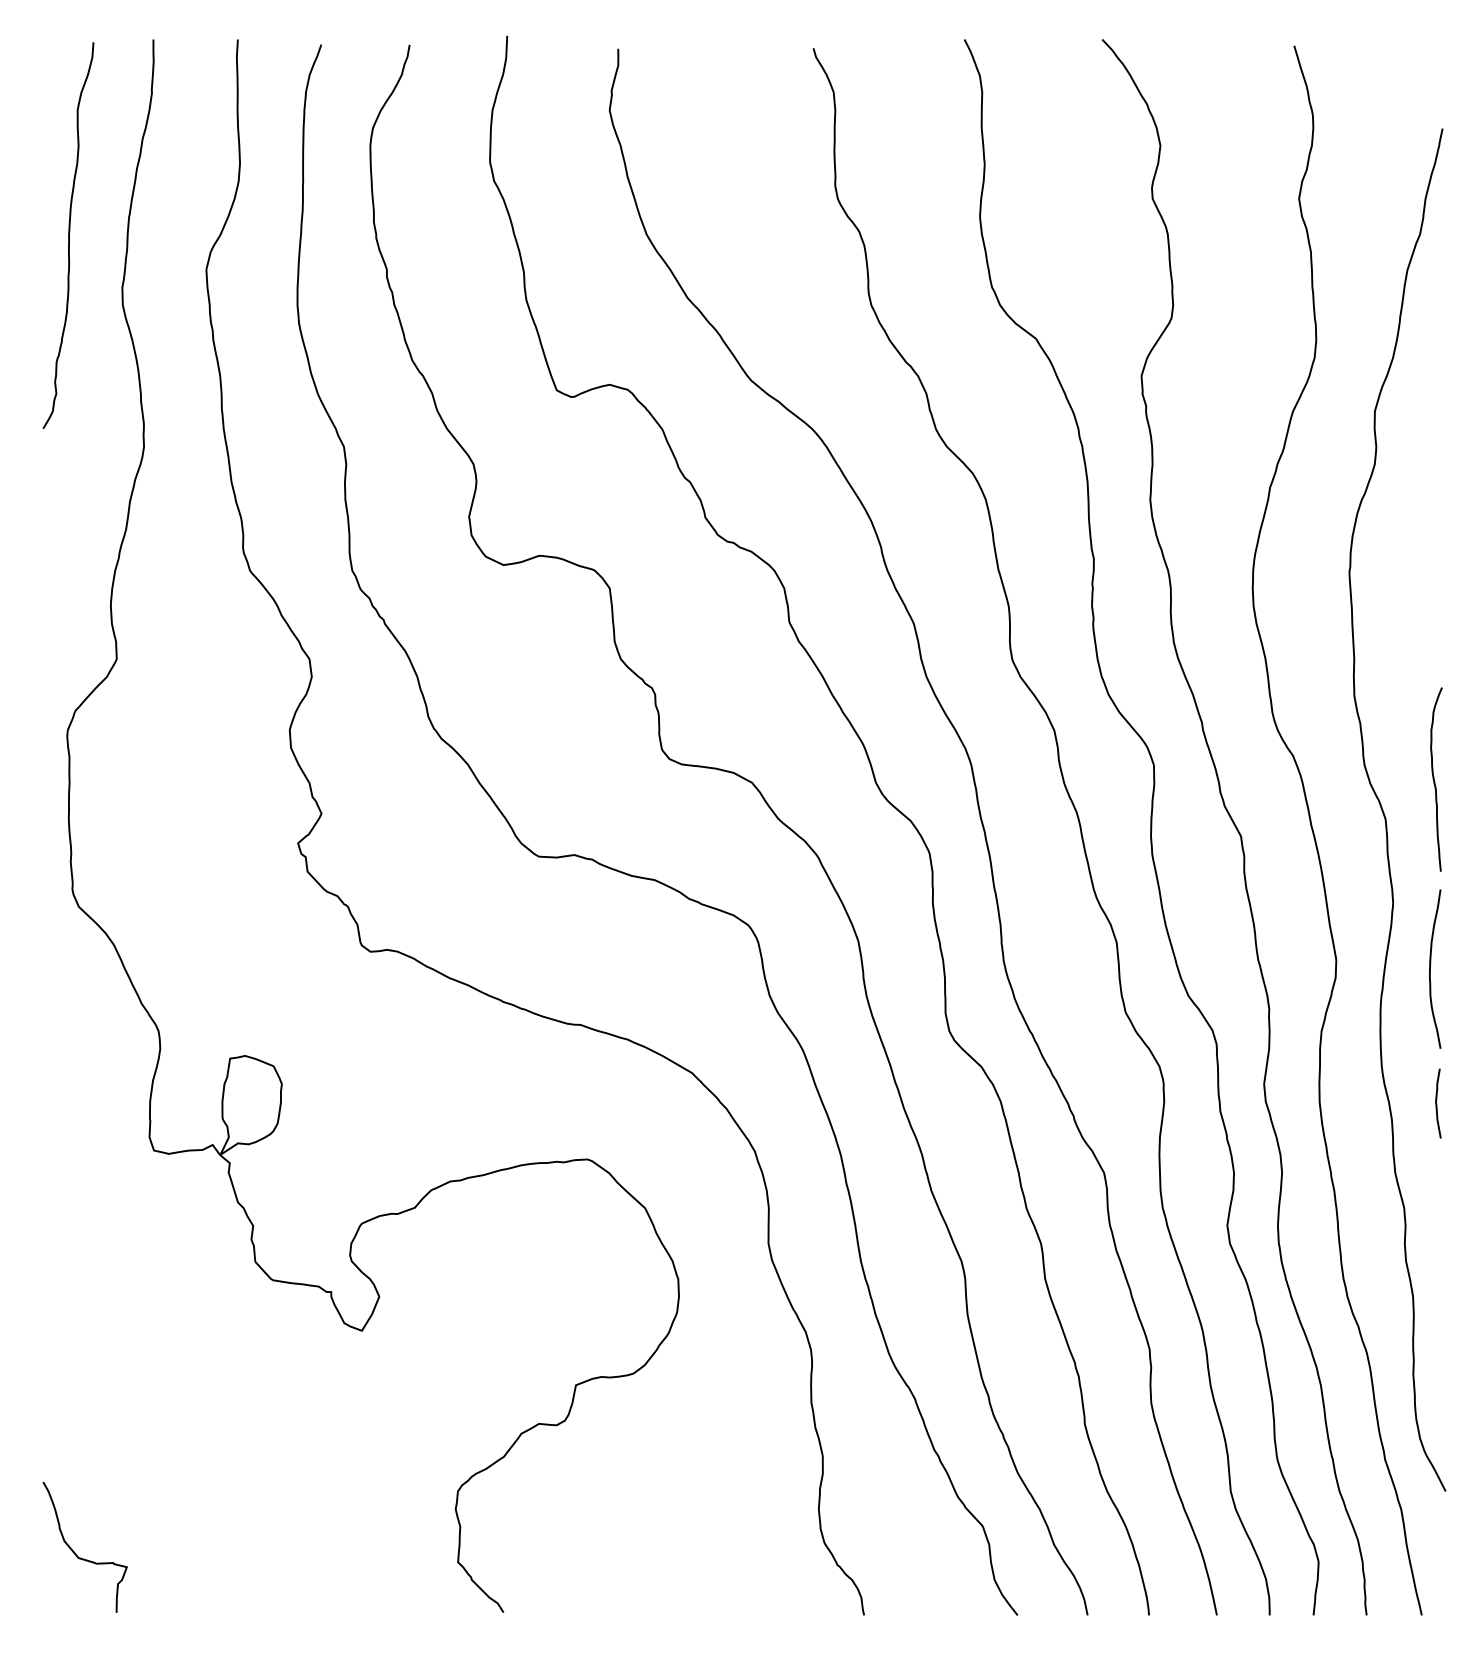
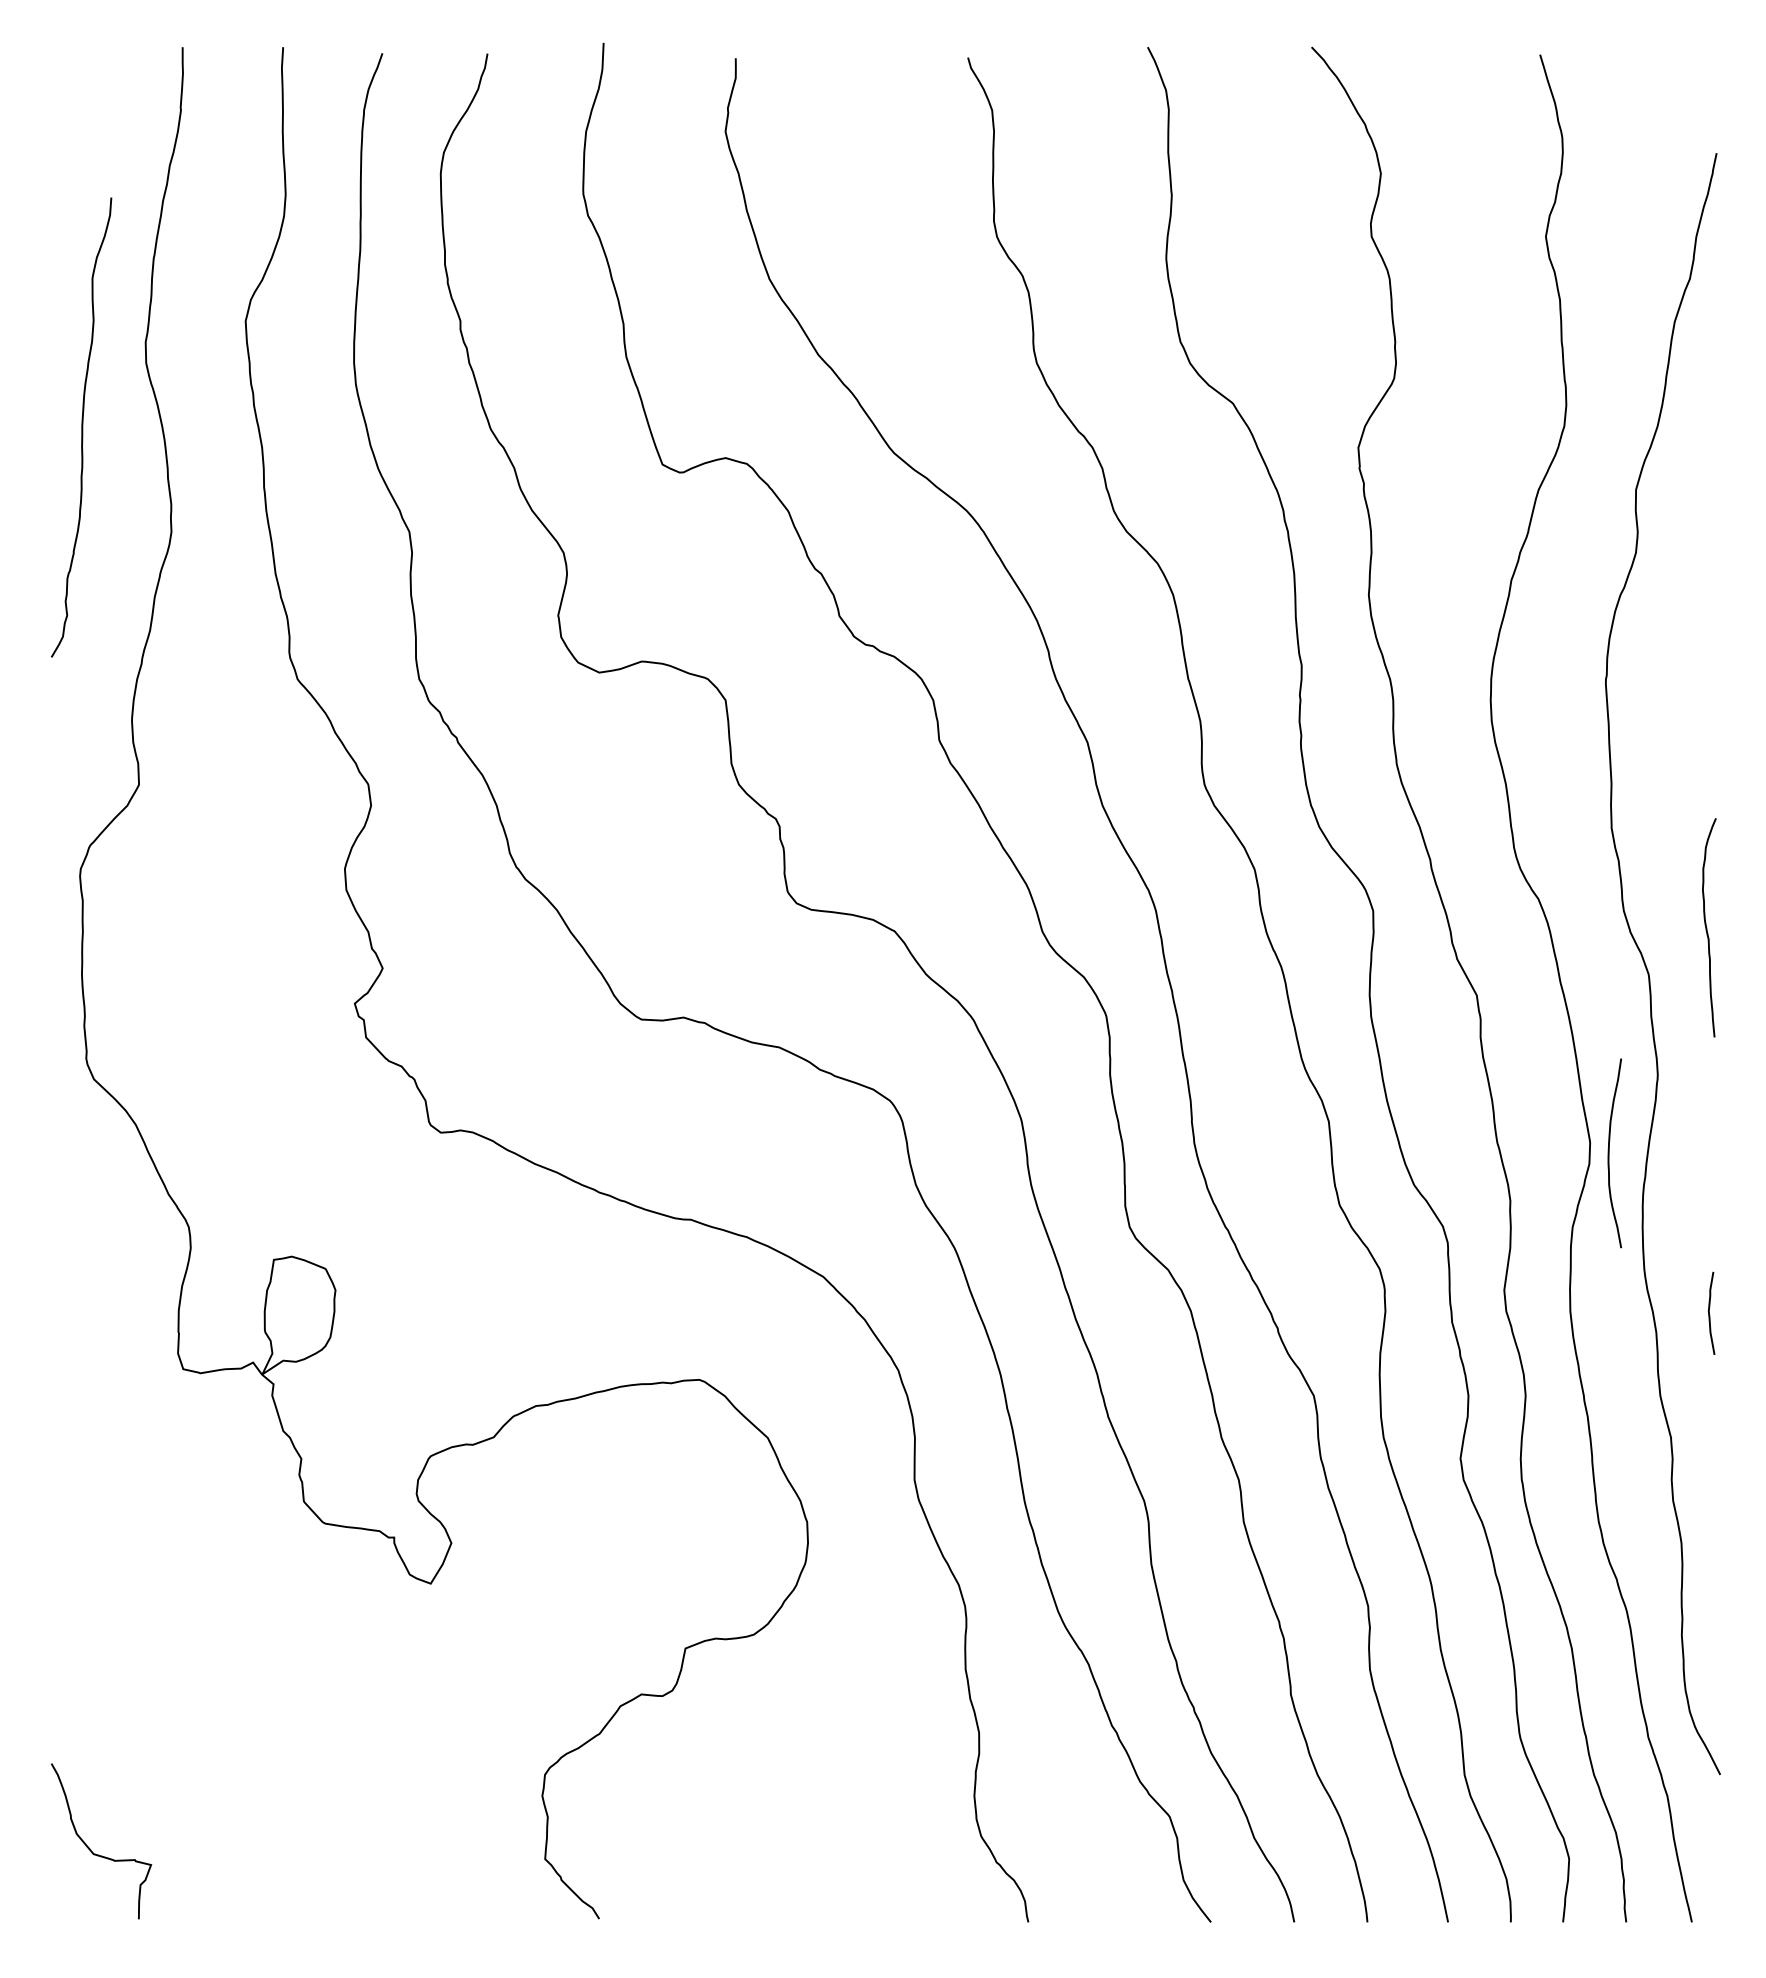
curve: (68, 235) -> (81, 427), moved
curve: (1430, 969) -> (1609, 1153), moved

